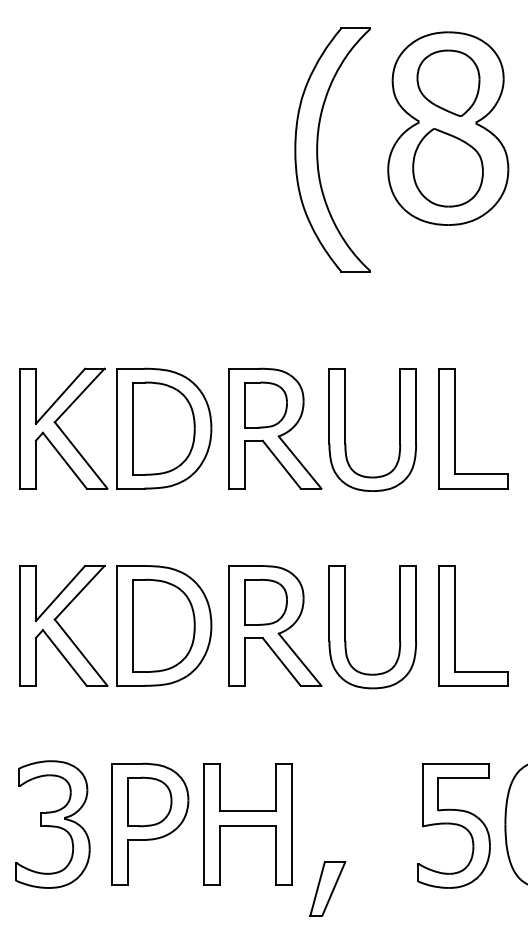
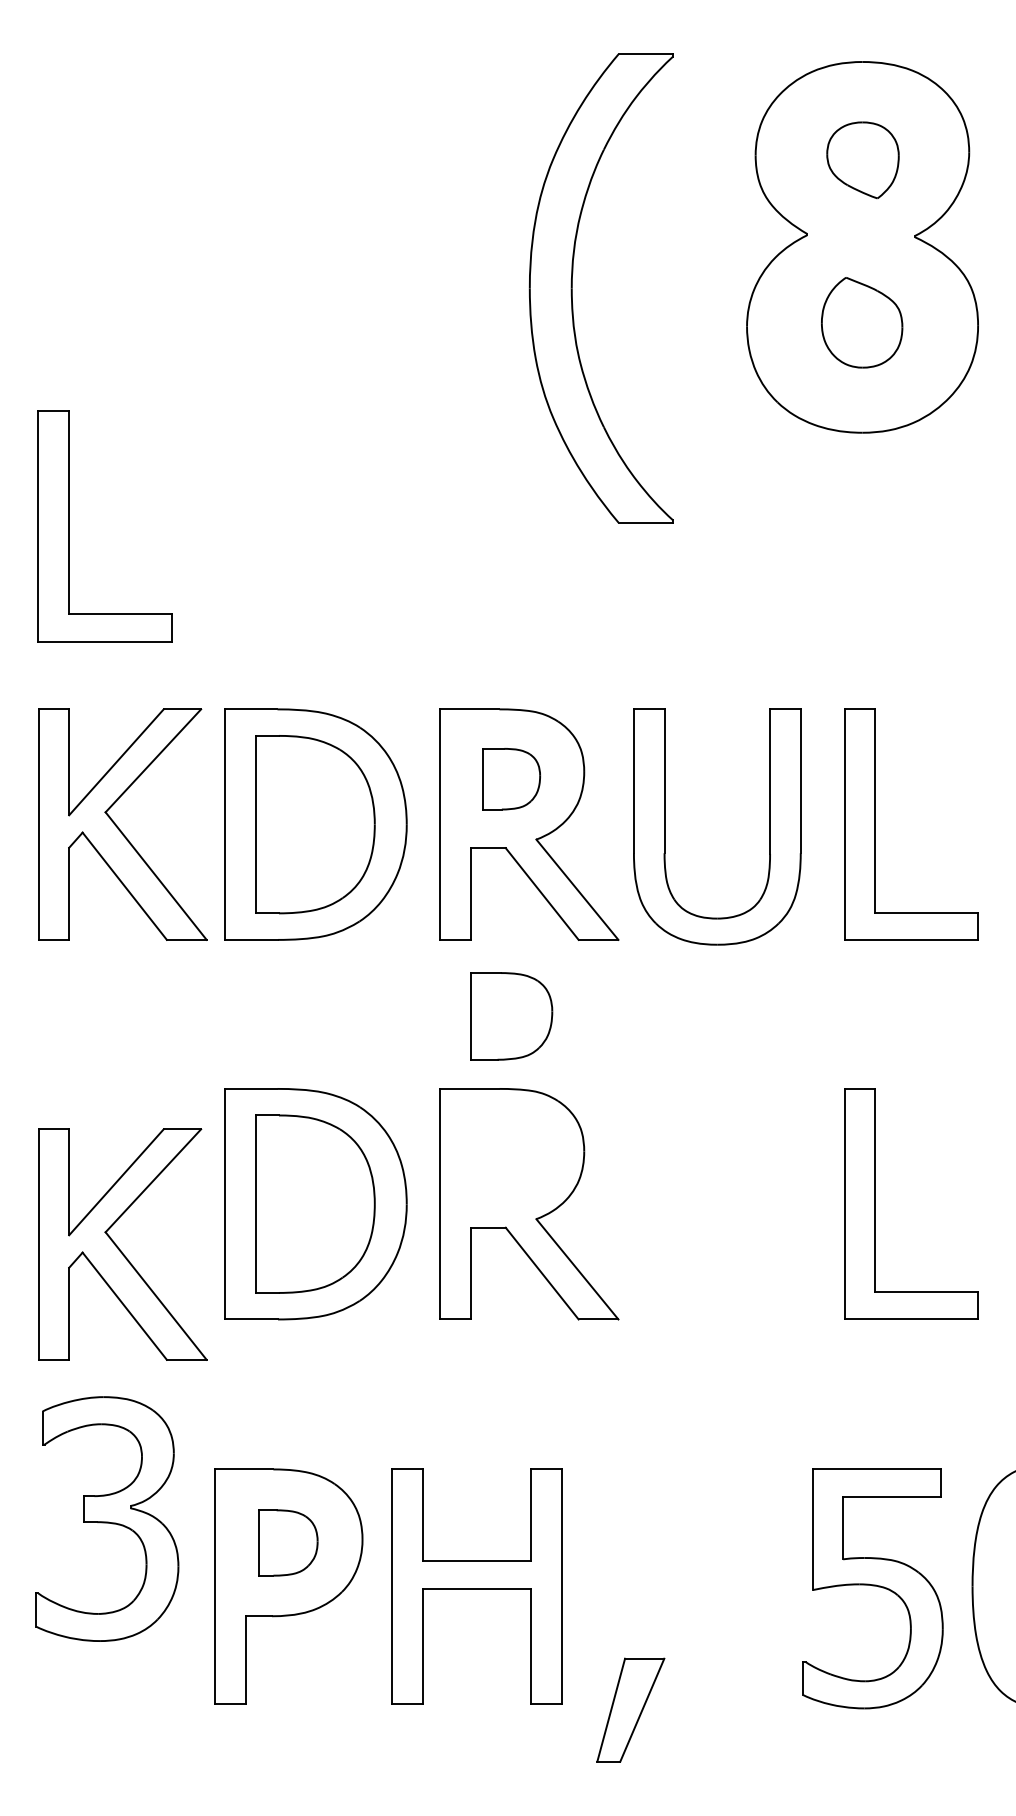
part: (448, 83) -> (863, 160), size x0.6
part: (318, 147) -> (574, 283), moved
part: (447, 167) -> (861, 322), size x0.6
part: (36, 273) -> (70, 526), added
part: (265, 404) -> (510, 778), size x0.7
part: (265, 601) -> (510, 1014), moved
part: (63, 625) -> (122, 1243), moved
part: (345, 627) -> (664, 1207), removed
part: (149, 801) -> (287, 1542), size x0.7
part: (52, 824) -> (106, 1518), moved

